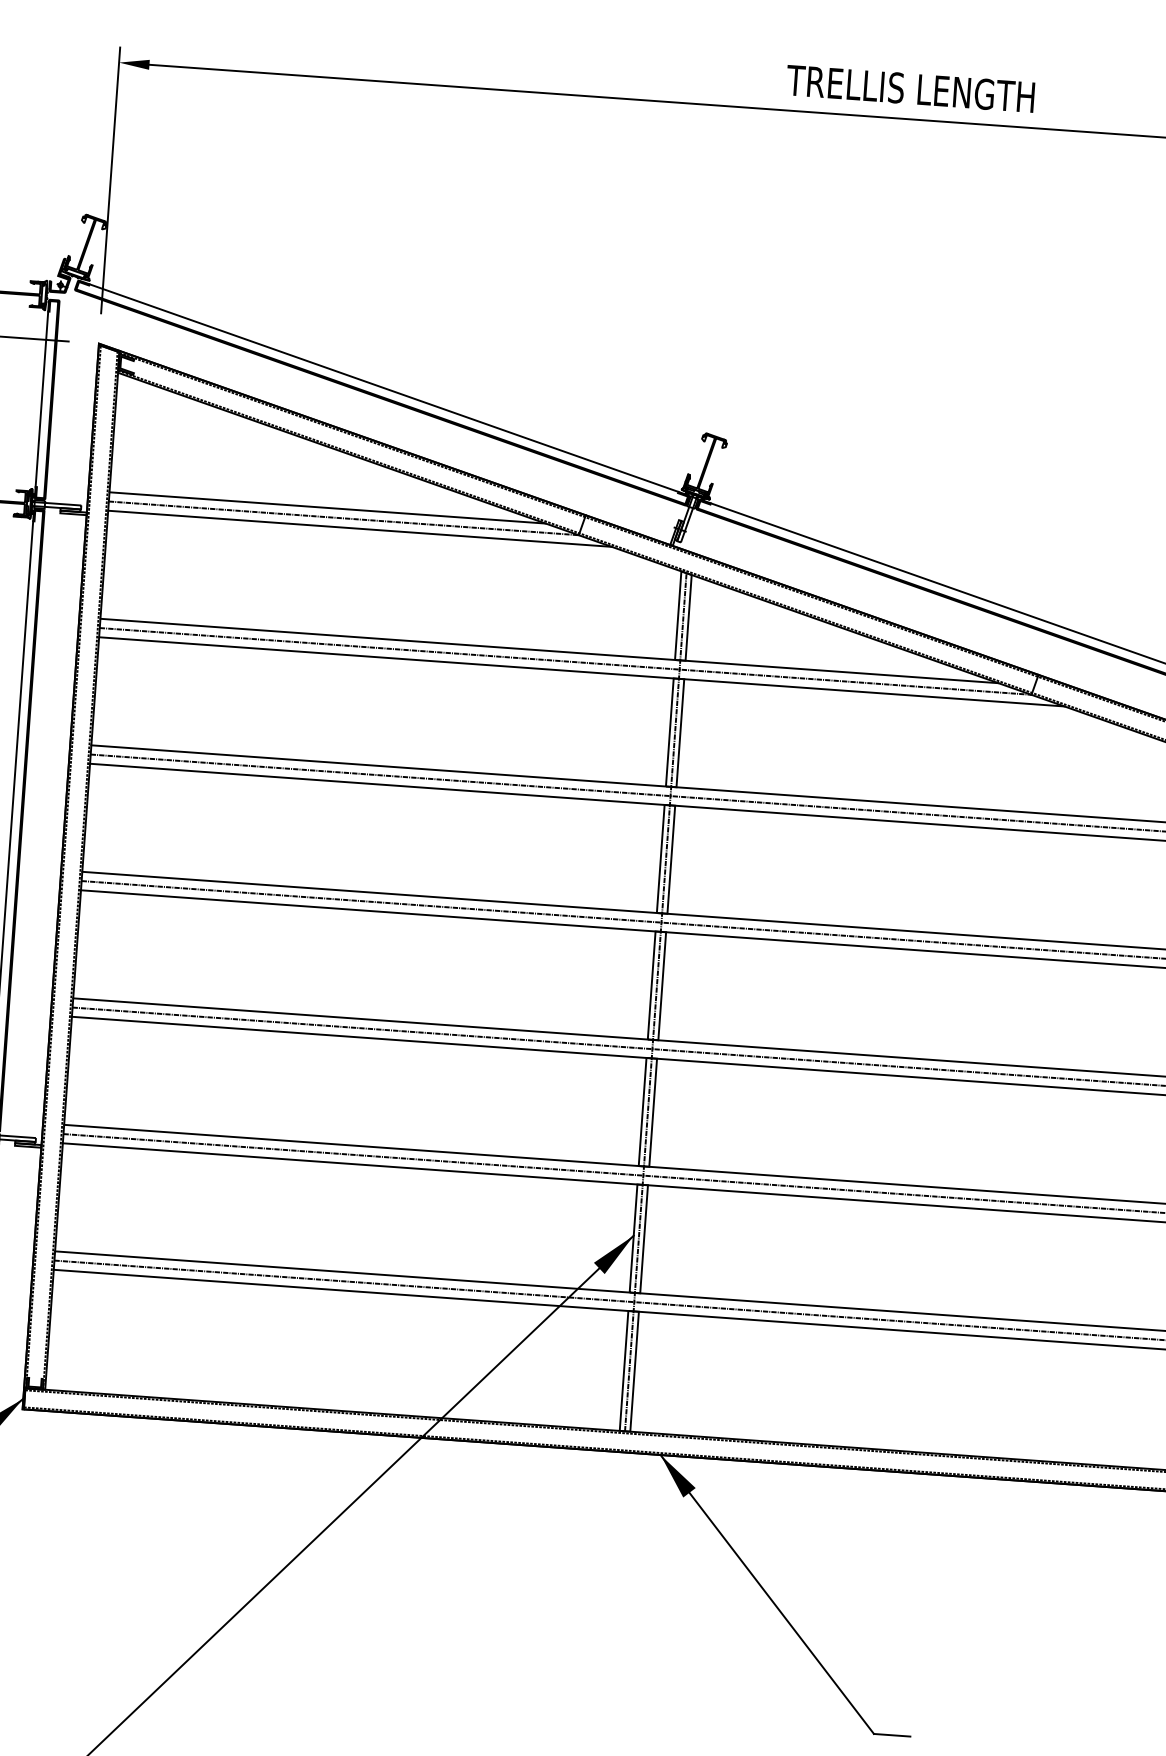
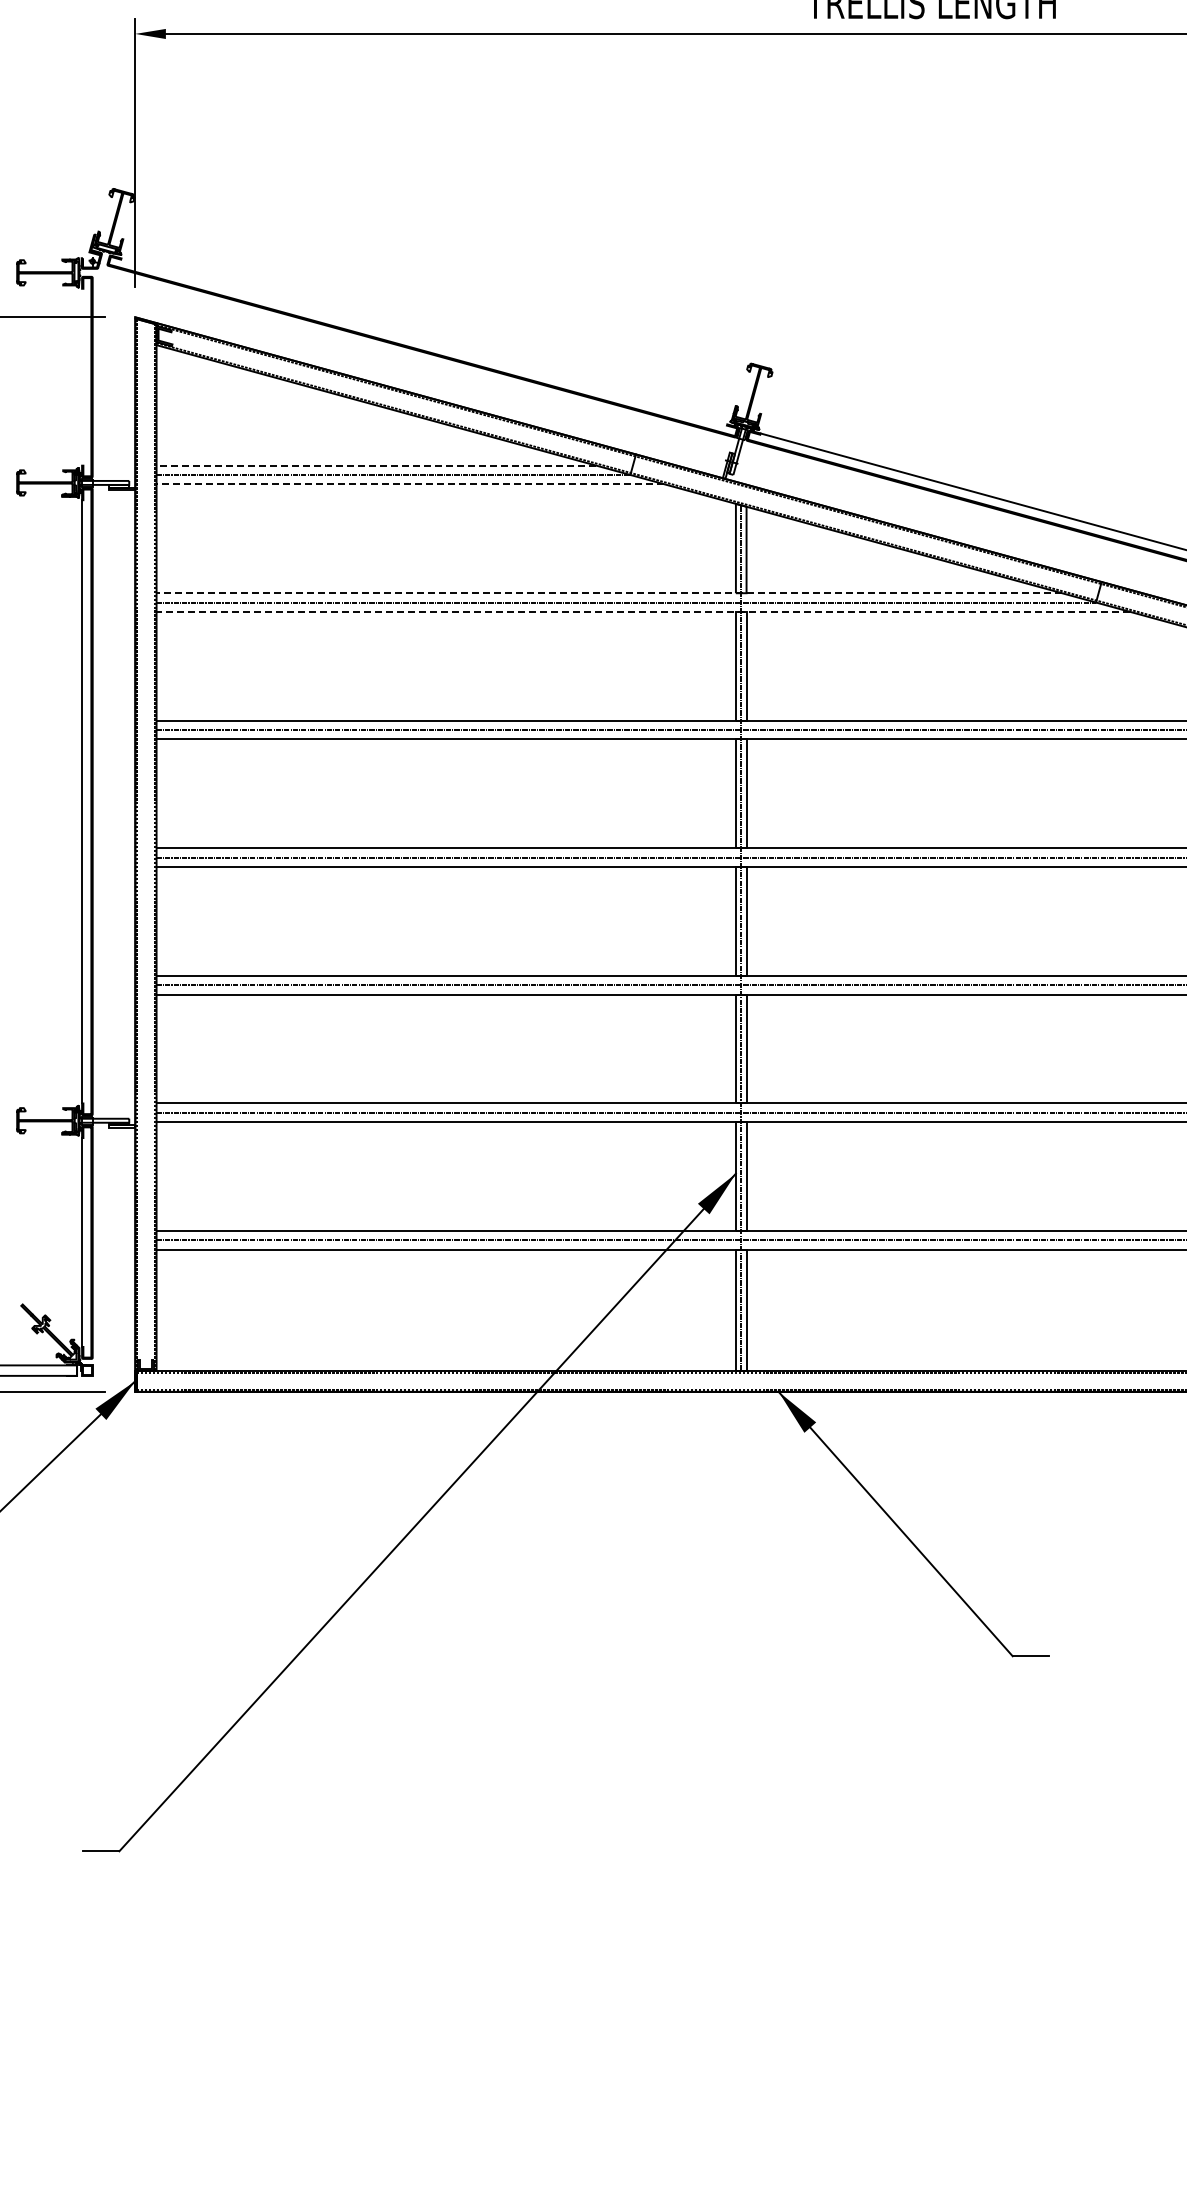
line: (384, 388) -> (424, 341), removed
line: (42, 398) -> (82, 376), removed
line: (327, 507) -> (376, 465), solid -> dashed
line: (360, 529) -> (410, 484), solid -> dashed
line: (549, 651) -> (609, 593), solid -> dashed
line: (582, 671) -> (643, 611), solid -> dashed

